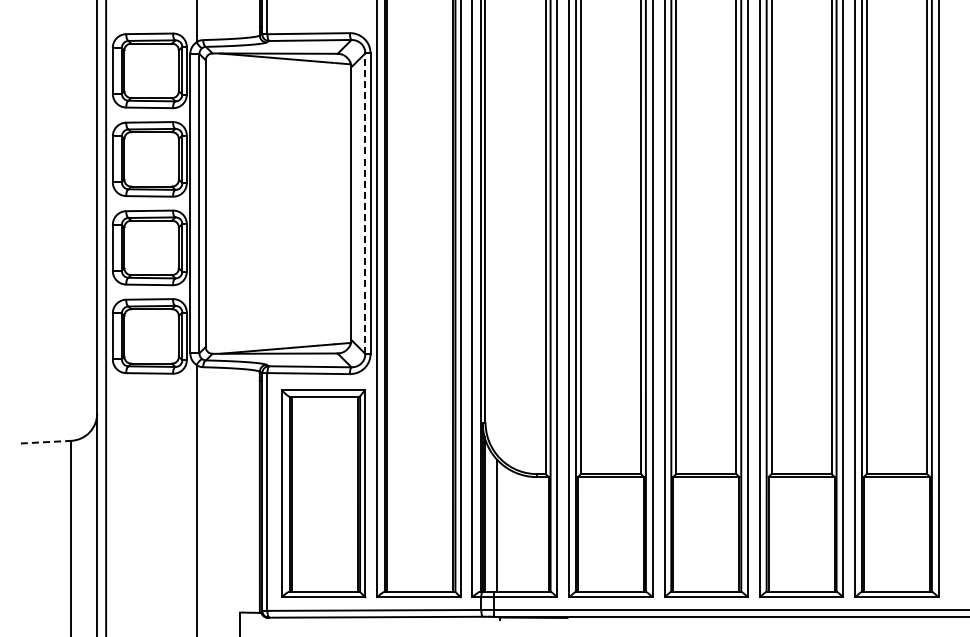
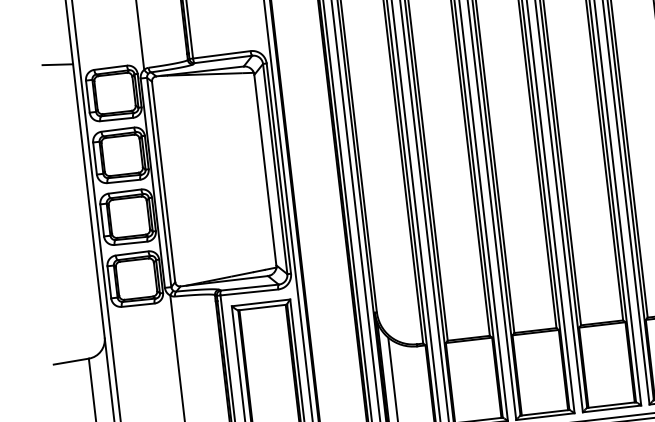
line: (75, 20) -> (57, 64), added
line: (365, 203) -> (275, 168), dashed -> solid
line: (46, 442) -> (71, 361), dashed -> solid

